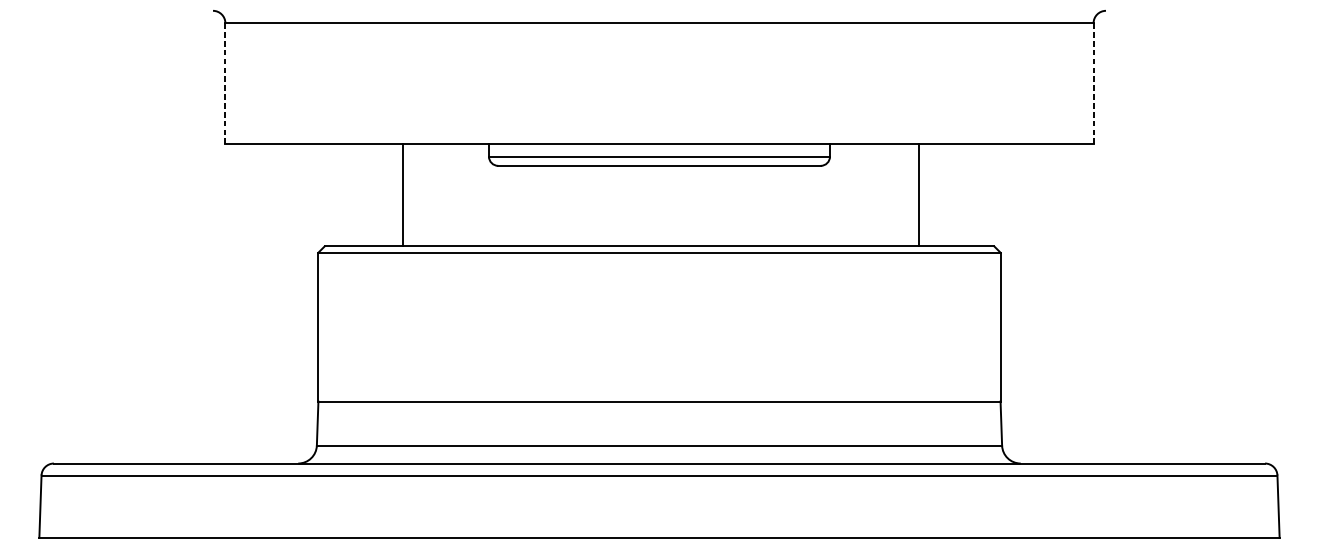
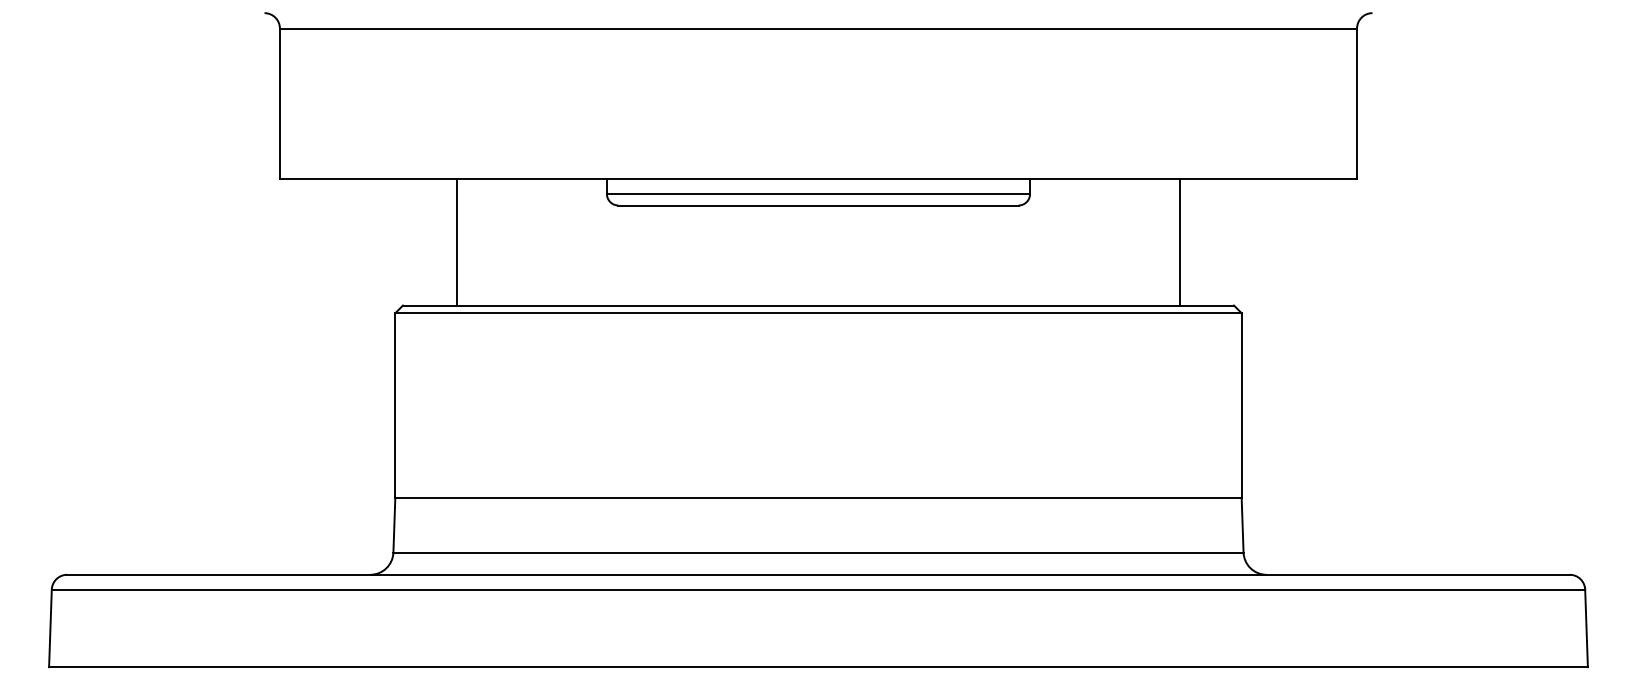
line: (225, 84) -> (279, 104), dashed -> solid
line: (1093, 84) -> (1357, 104), dashed -> solid
line: (402, 194) -> (456, 241), moved
line: (919, 194) -> (1180, 241), moved

